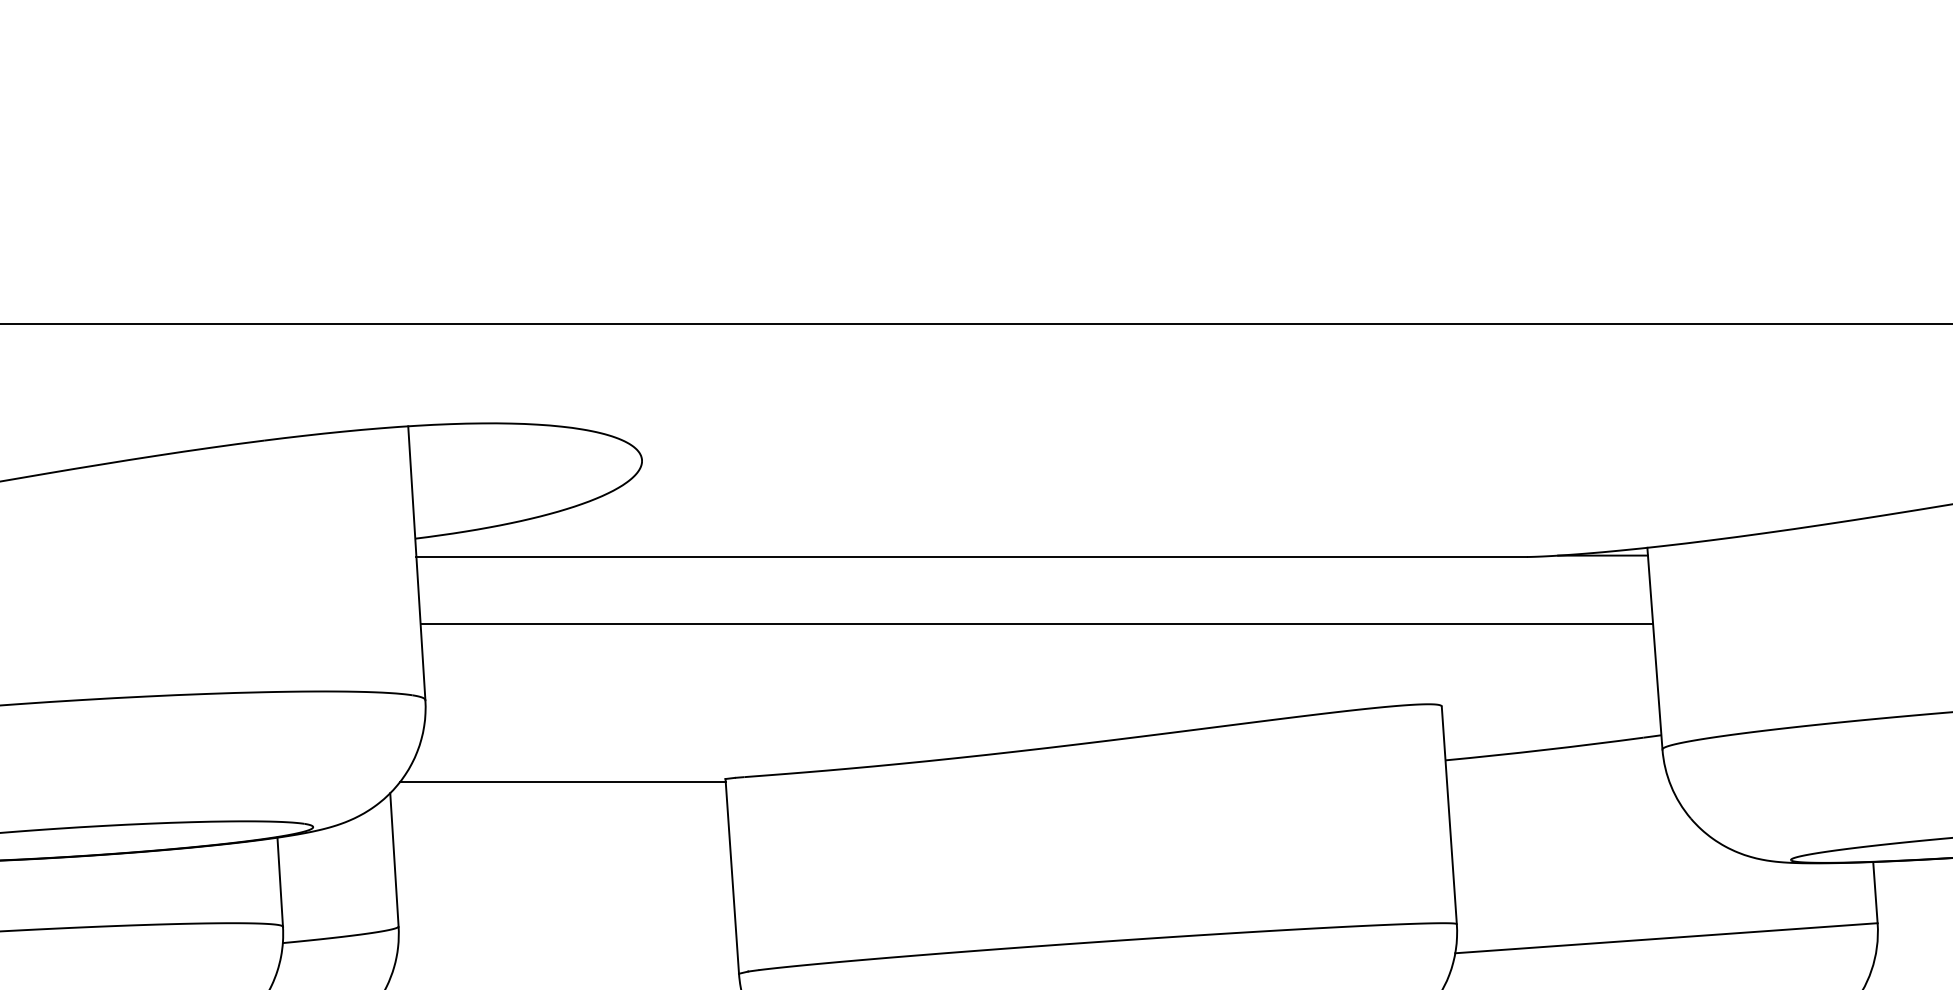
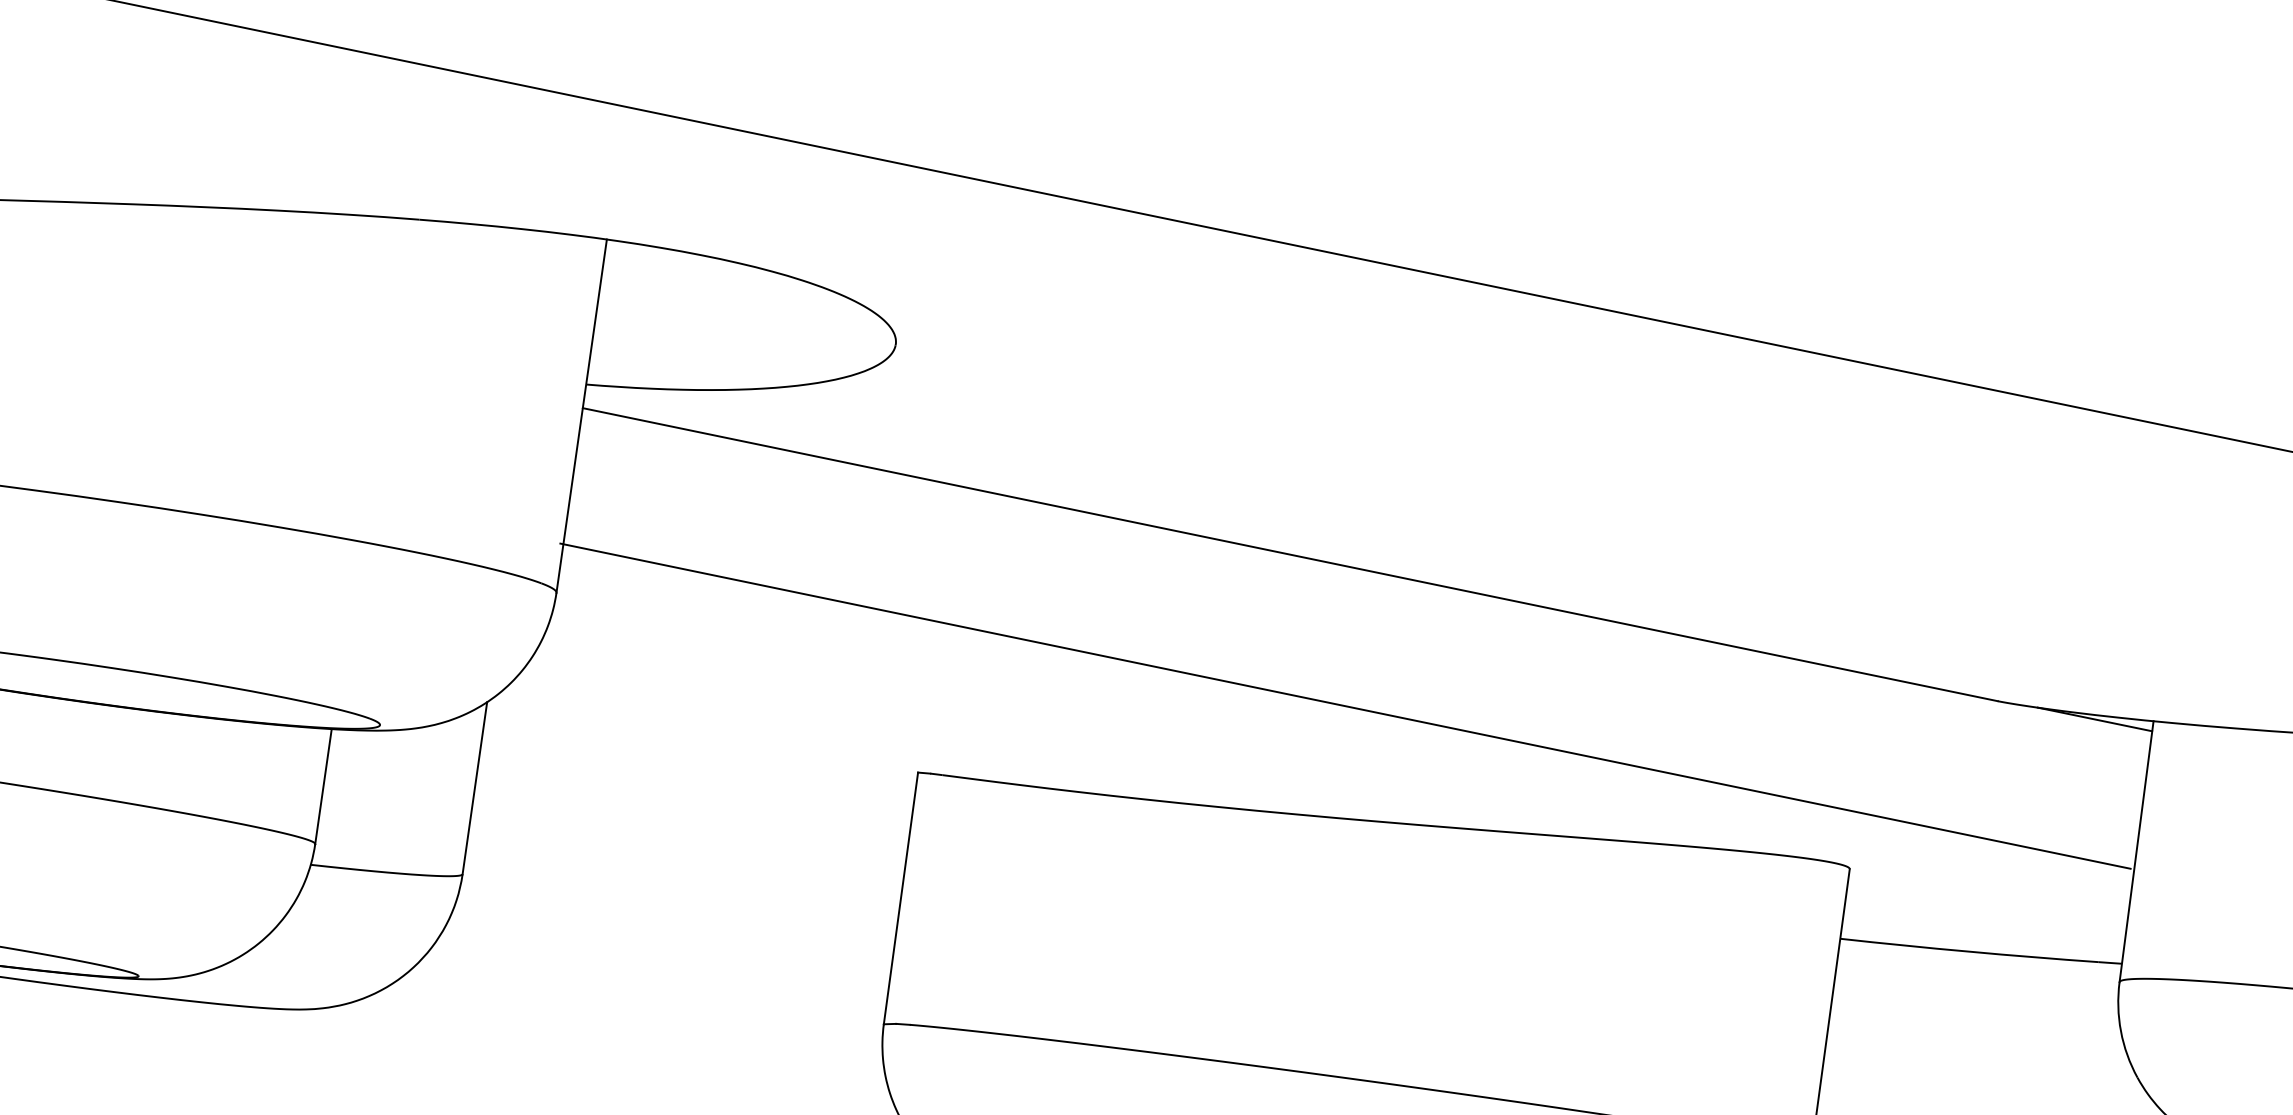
line: (1036, 624) -> (1345, 706), moved
line: (562, 781) -> (709, 732), removed

